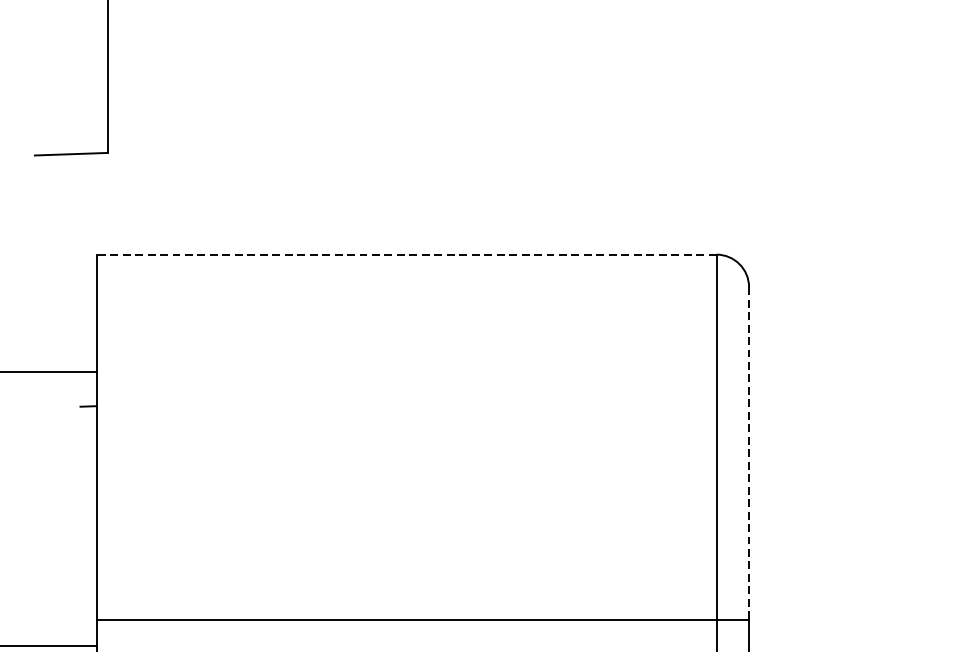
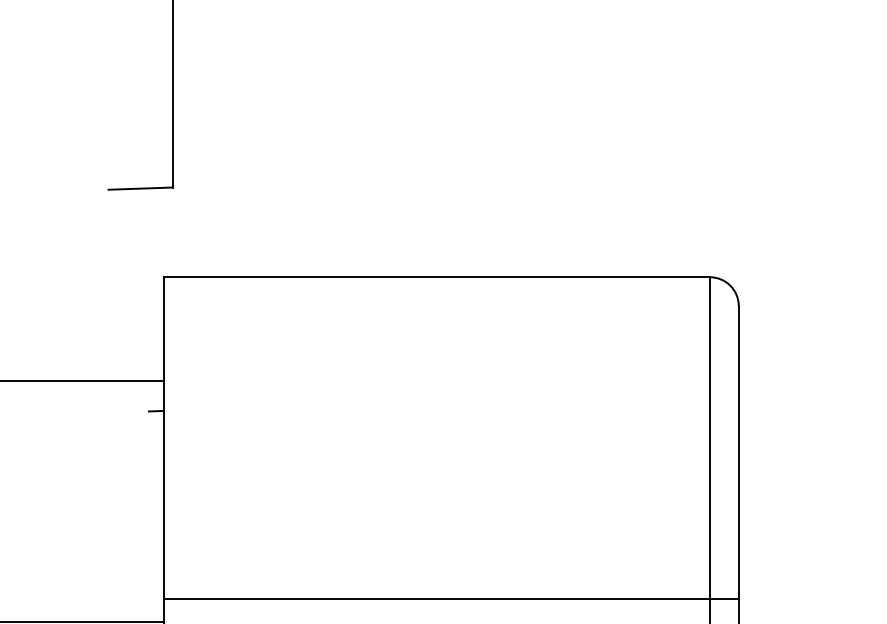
line: (406, 254) -> (436, 277), dashed -> solid
line: (748, 453) -> (738, 452), dashed -> solid

